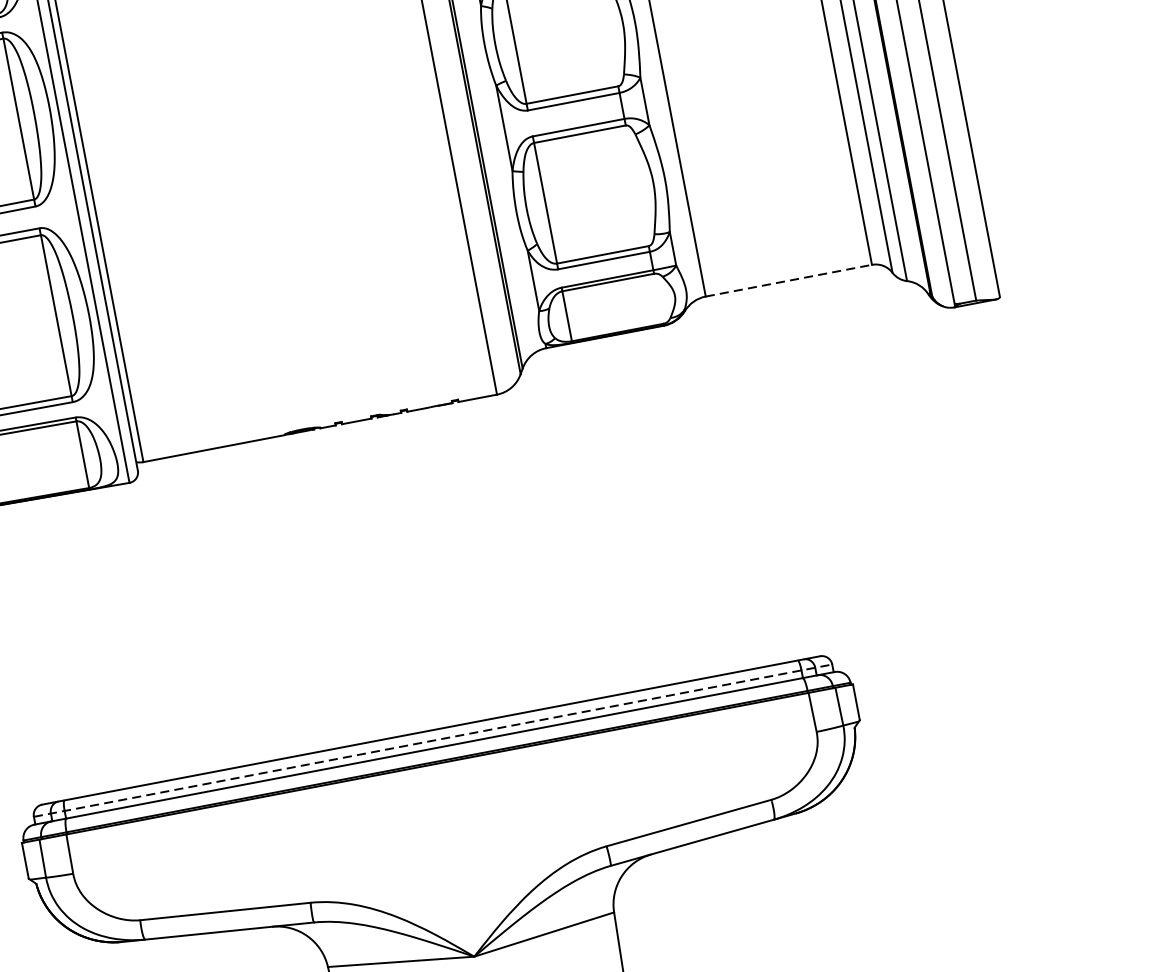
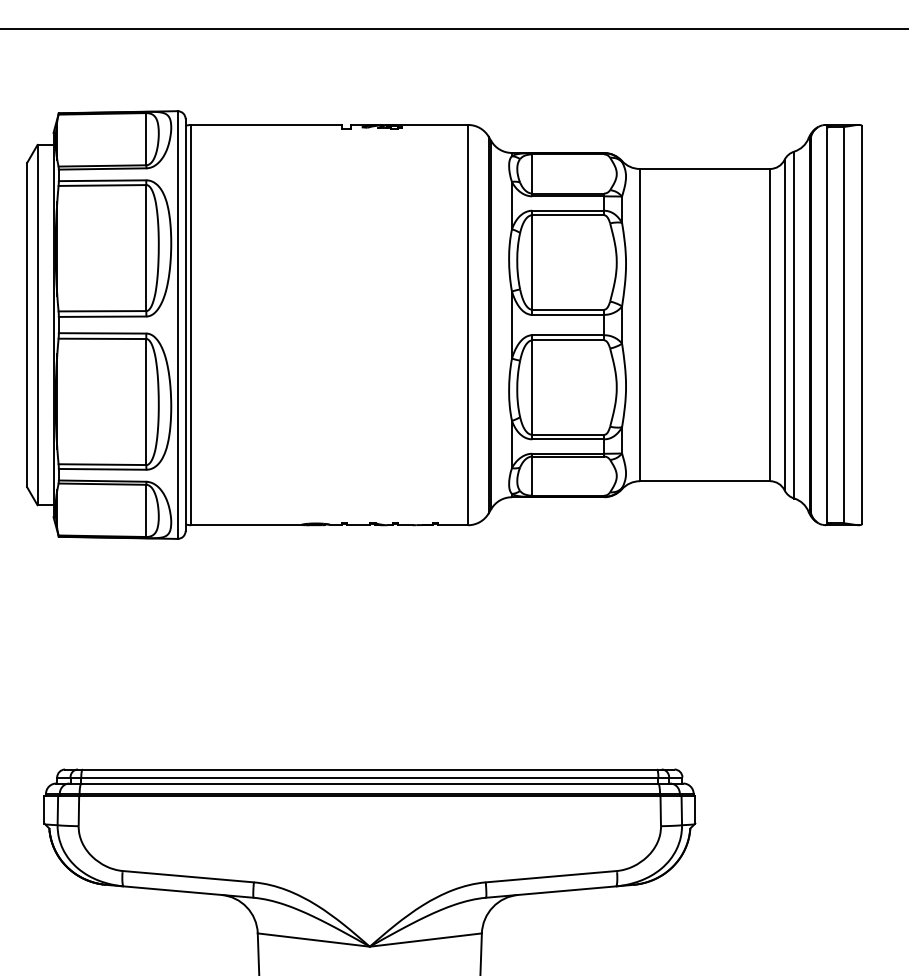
line: (789, 280) -> (705, 481), dashed -> solid
line: (432, 740) -> (369, 777), dashed -> solid

